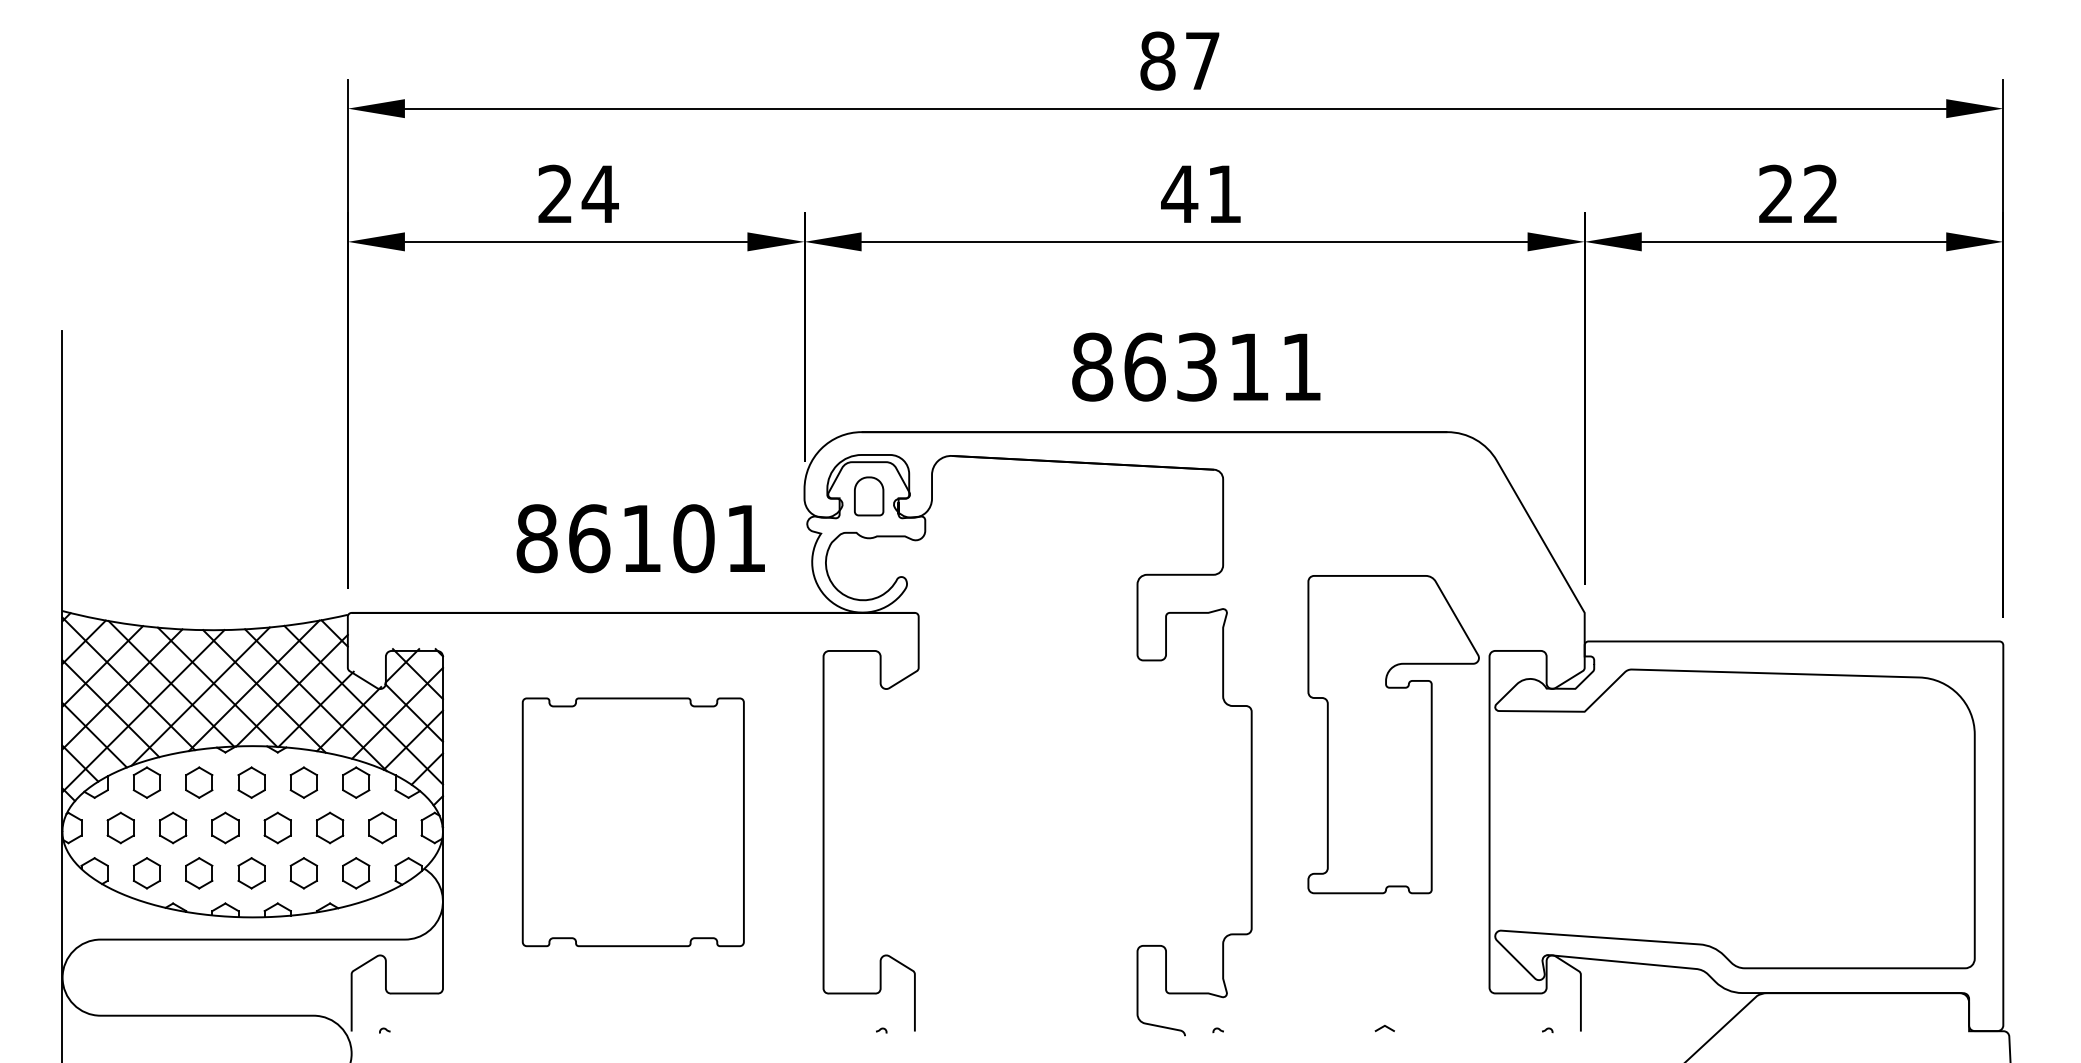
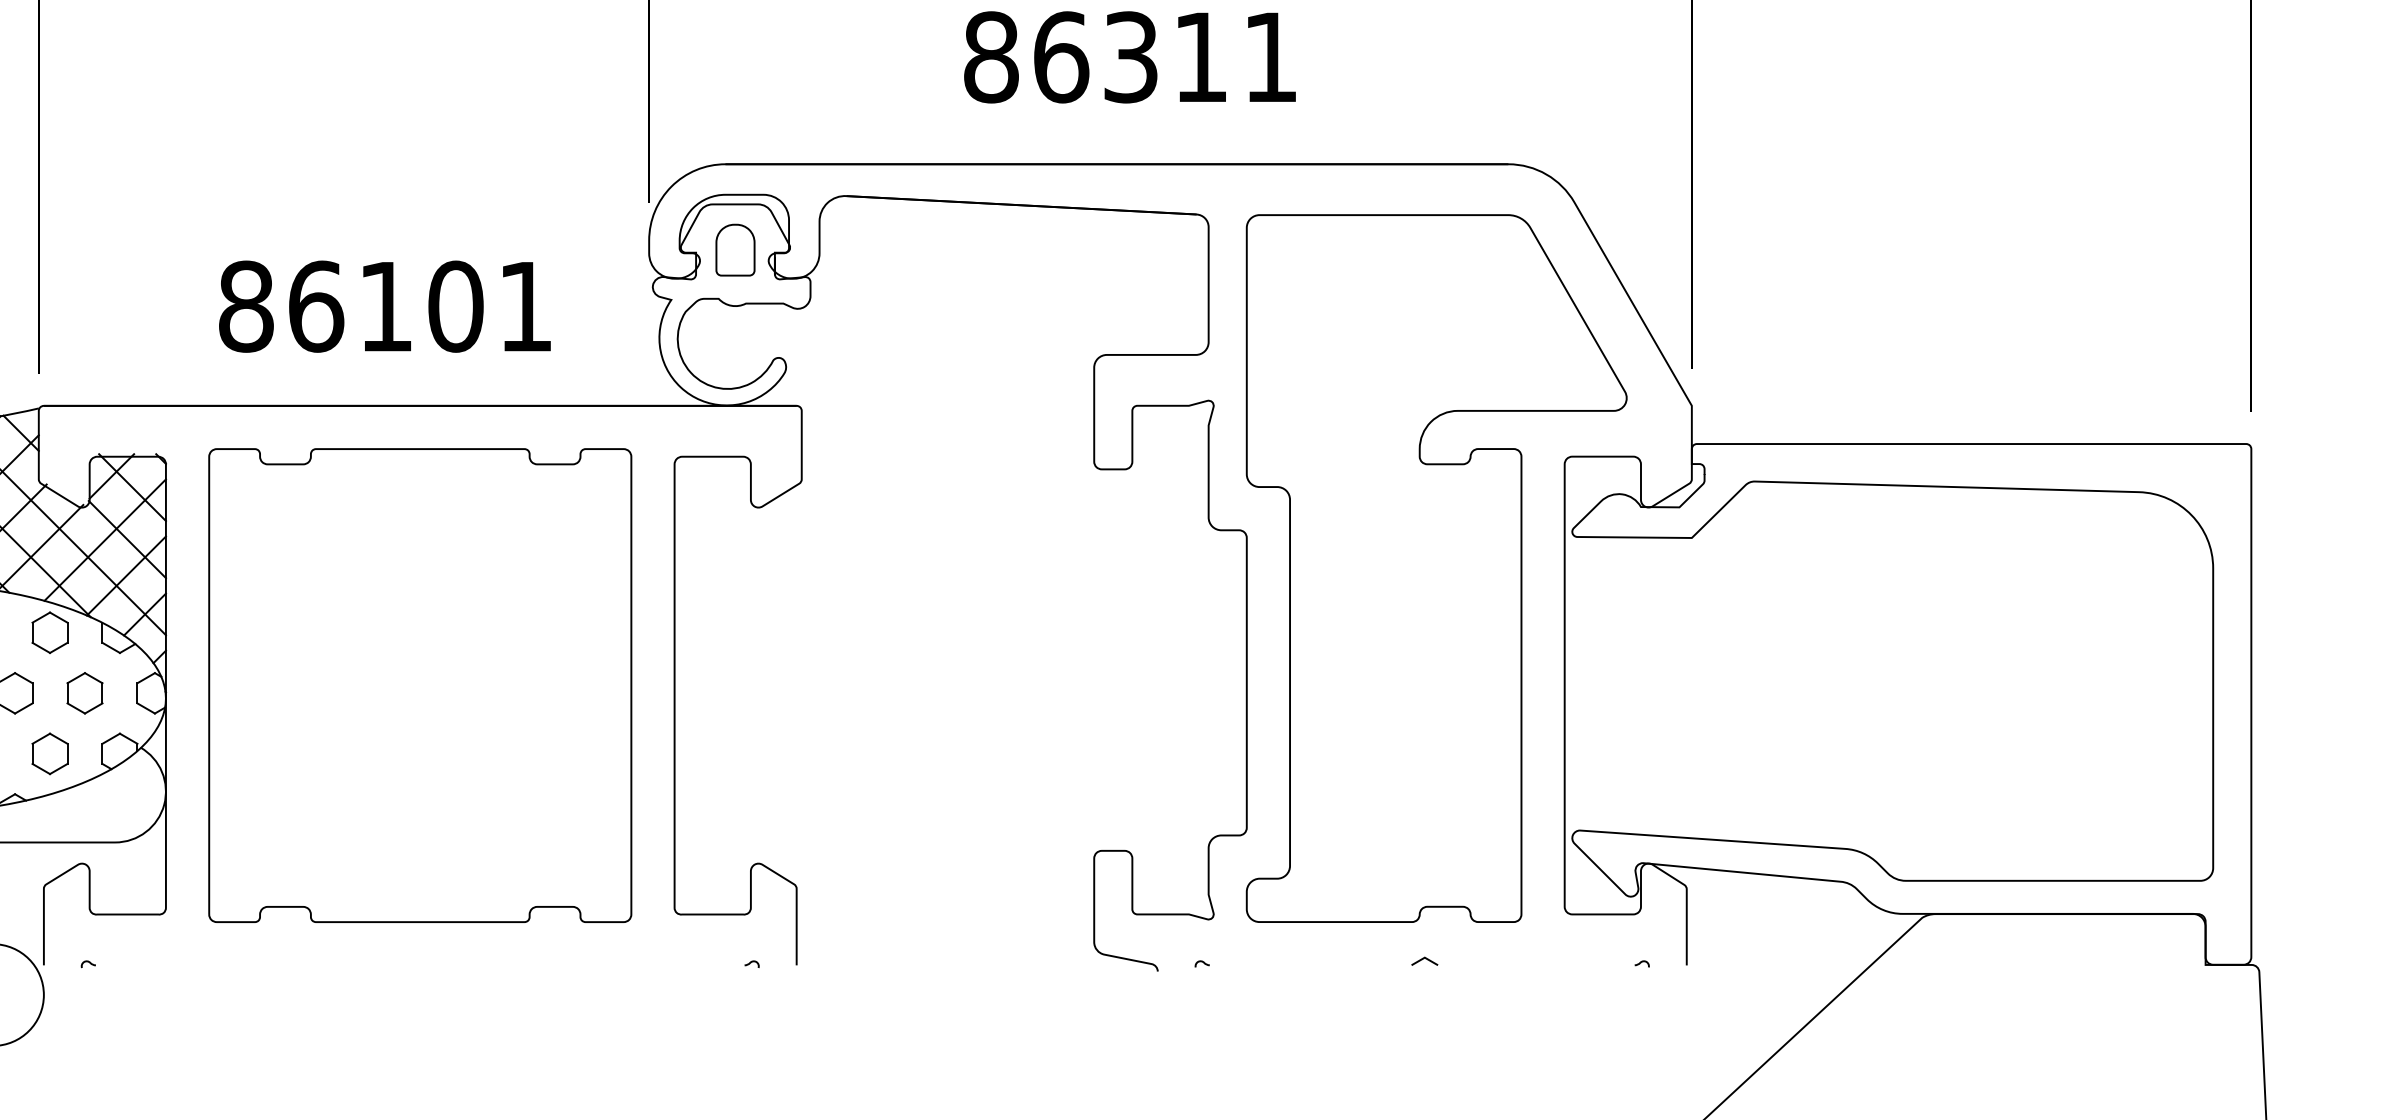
text: (1196, 366) -> (1130, 56), moved
text: (640, 538) -> (384, 306), moved
part: (1393, 734) -> (1436, 568), size x1.67
part: (633, 822) -> (420, 685), size x1.43

